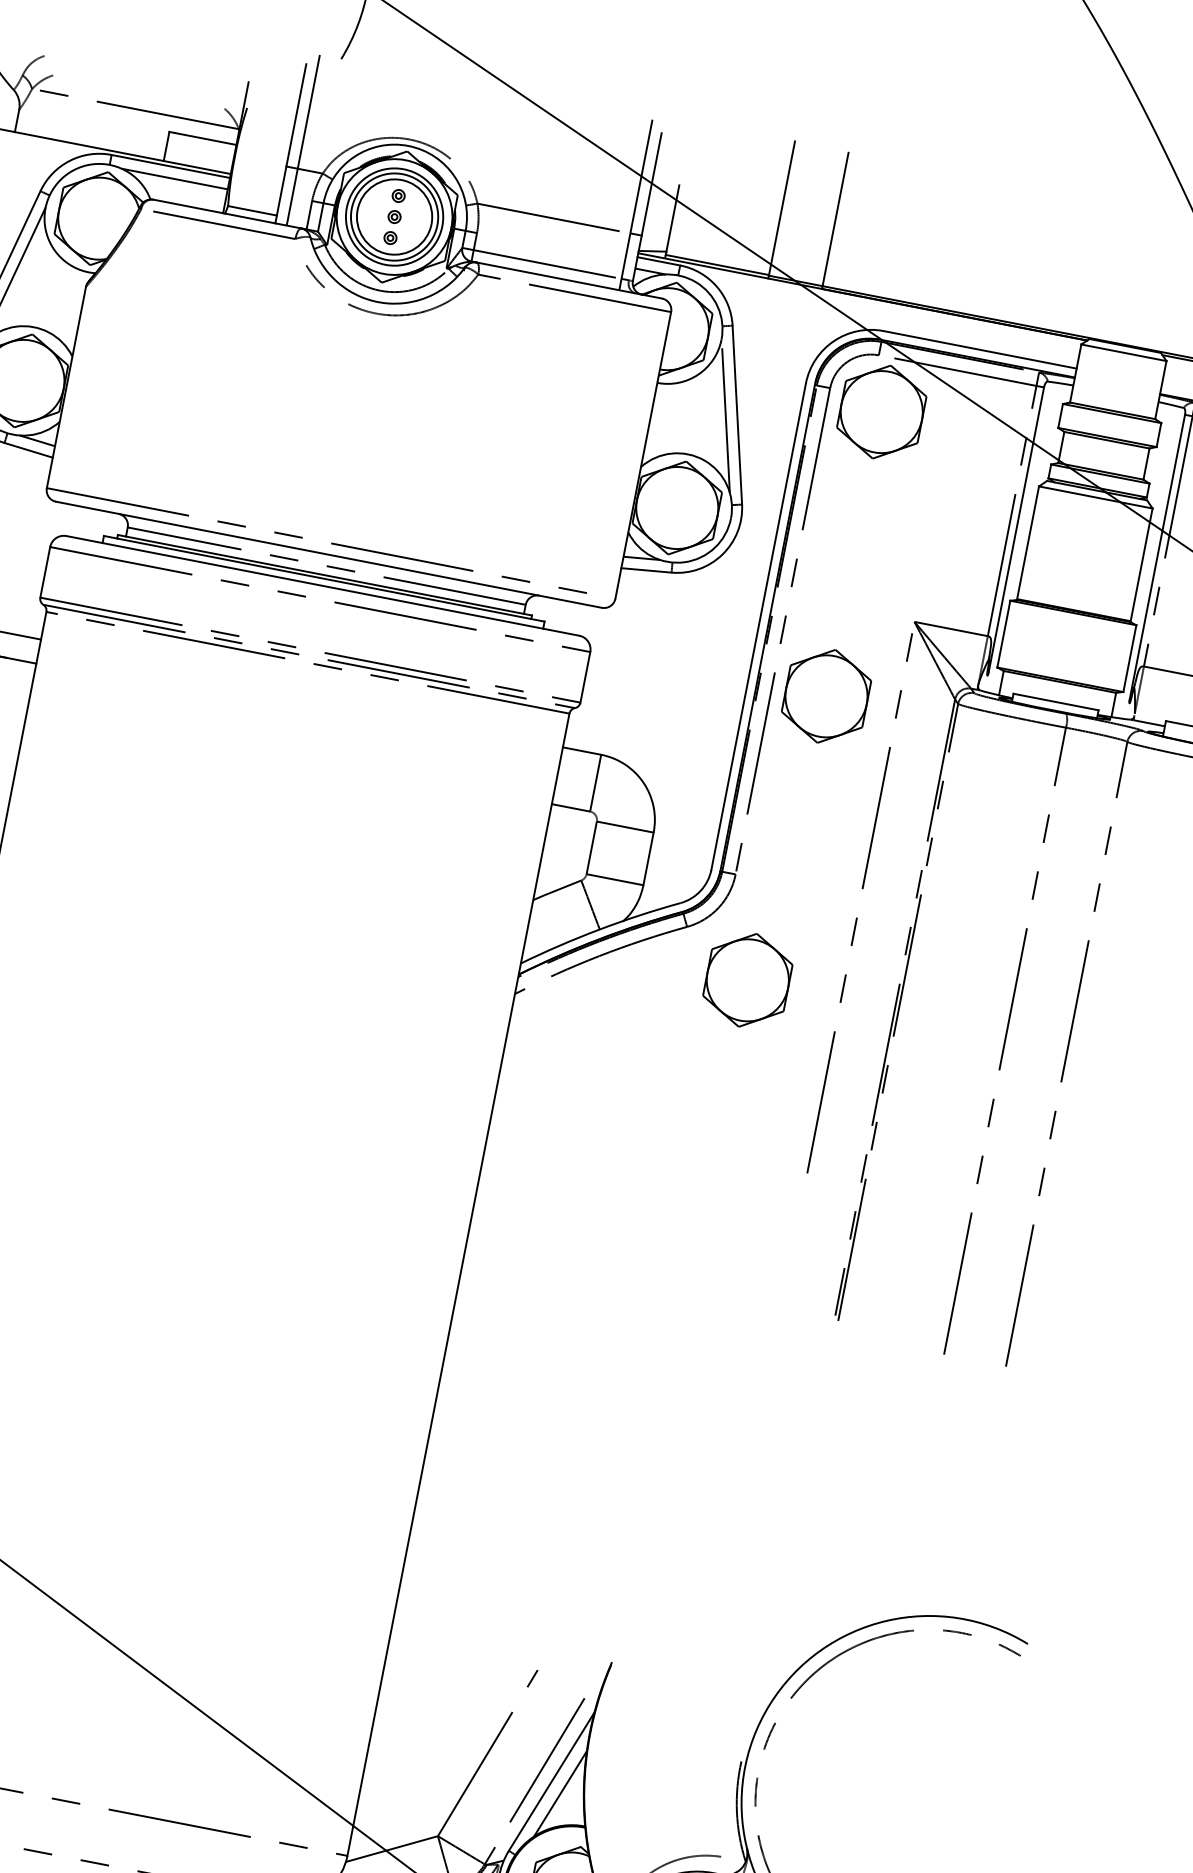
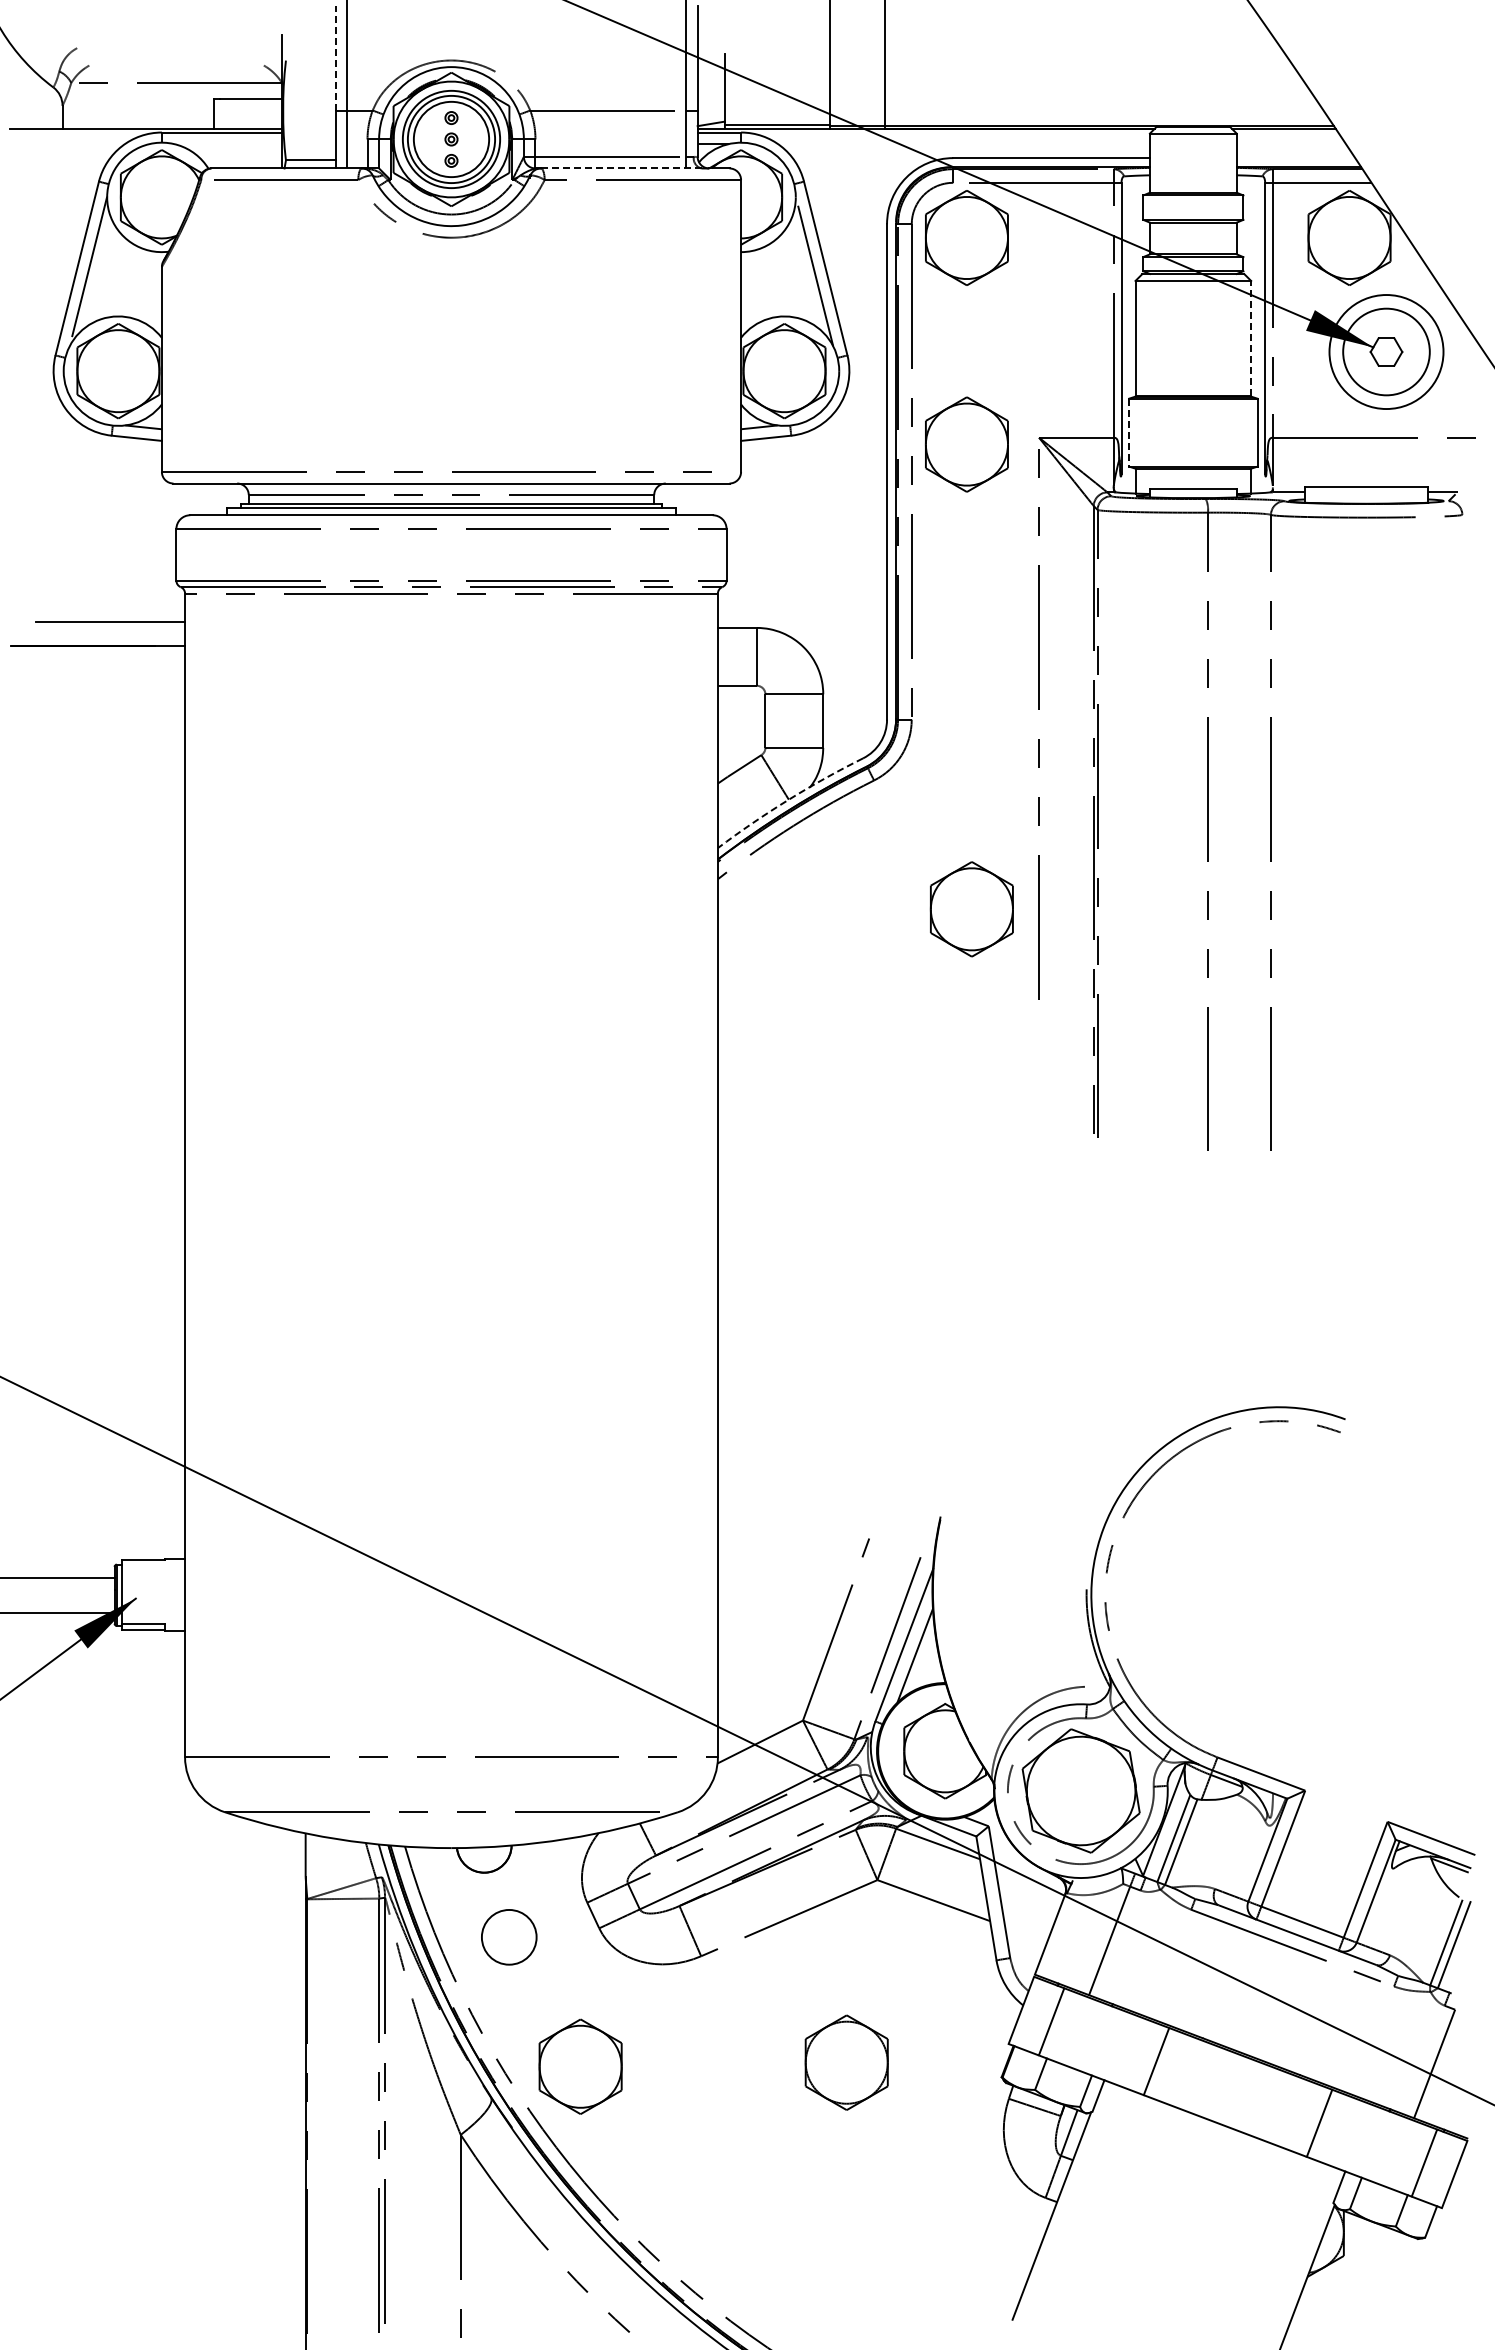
line: (296, 114) -> (335, 57), solid -> dashed
line: (174, 179) -> (228, 144), removed
line: (555, 277) -> (621, 168), solid -> dashed
line: (1142, 564) -> (1251, 337), solid -> dashed
line: (1004, 635) -> (1129, 433), solid -> dashed
part: (826, 696) -> (966, 444), moved
arc: (599, 929) -> (788, 799), solid -> dashed
part: (747, 980) -> (971, 909), moved

